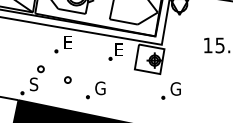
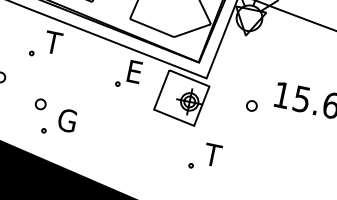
text: (67, 42) -> (52, 42), E -> T
part: (191, 55) -> (251, 106), added
text: (175, 88) -> (214, 154), G -> T
part: (95, 90) -> (58, 122), moved

